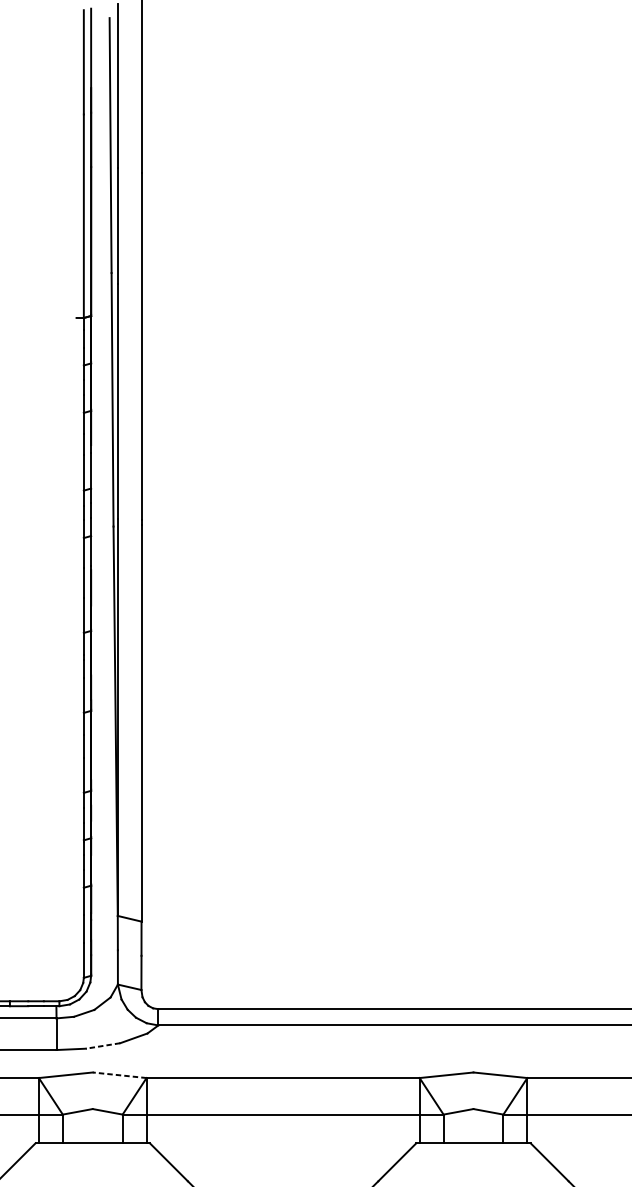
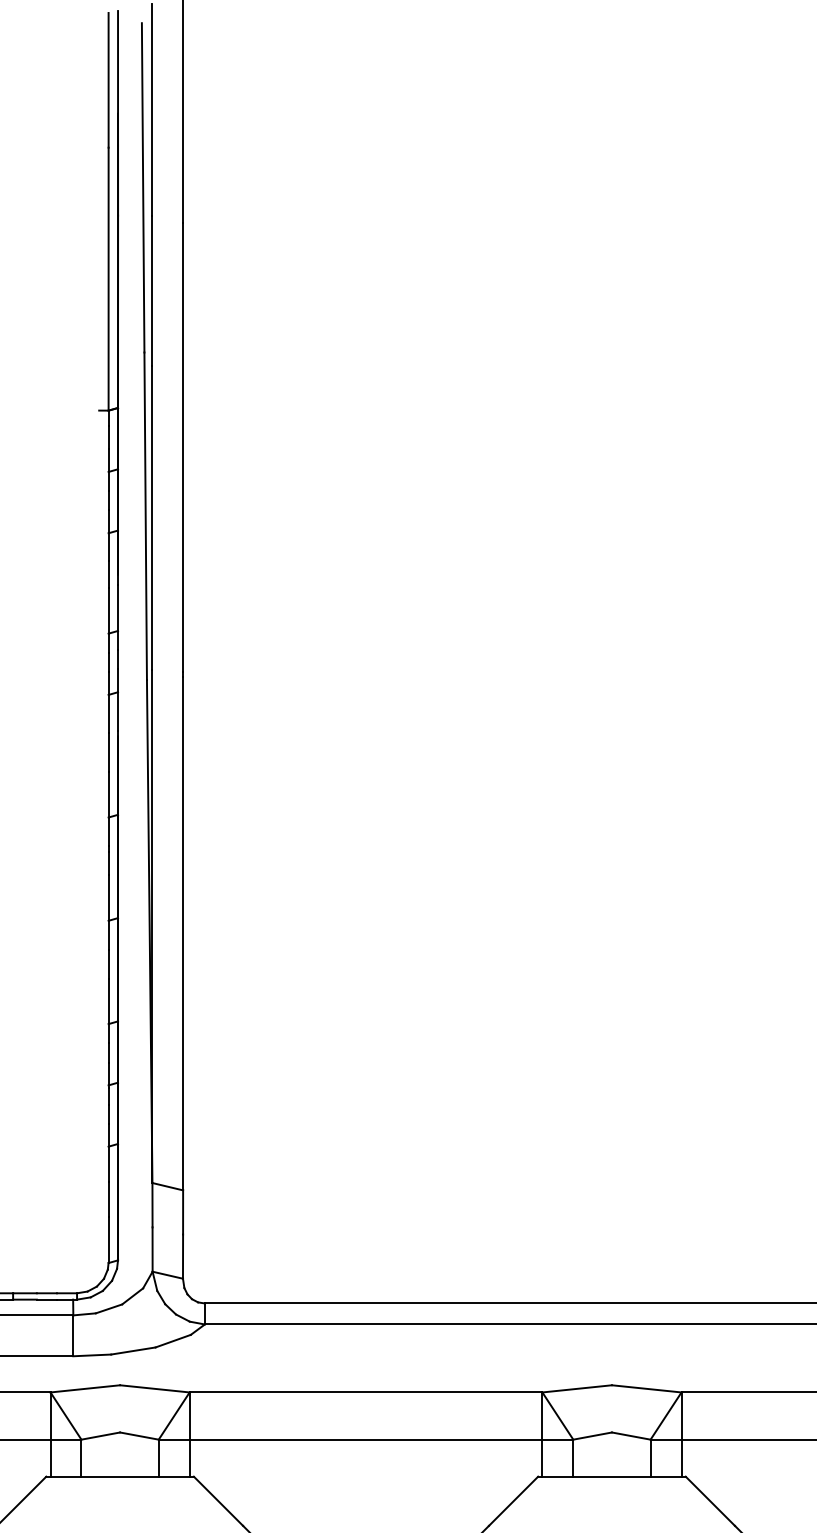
line: (102, 1046) -> (132, 1351), dashed -> solid
line: (119, 1074) -> (154, 1388), dashed -> solid

